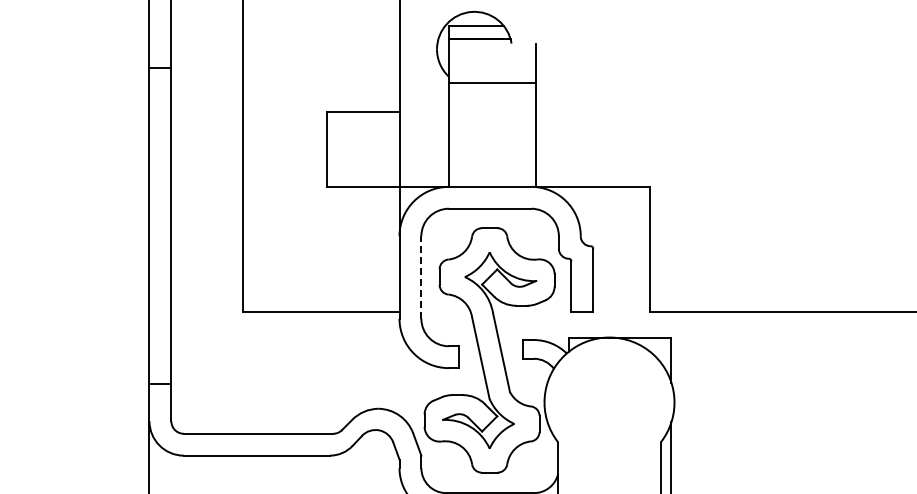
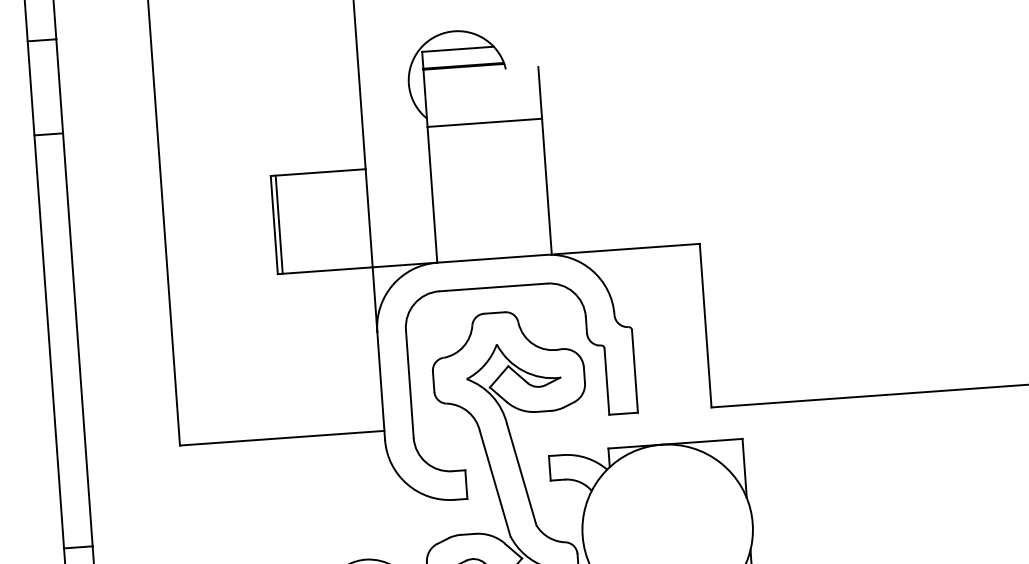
line: (330, 148) -> (278, 223), added
line: (421, 277) -> (409, 383), dashed -> solid

